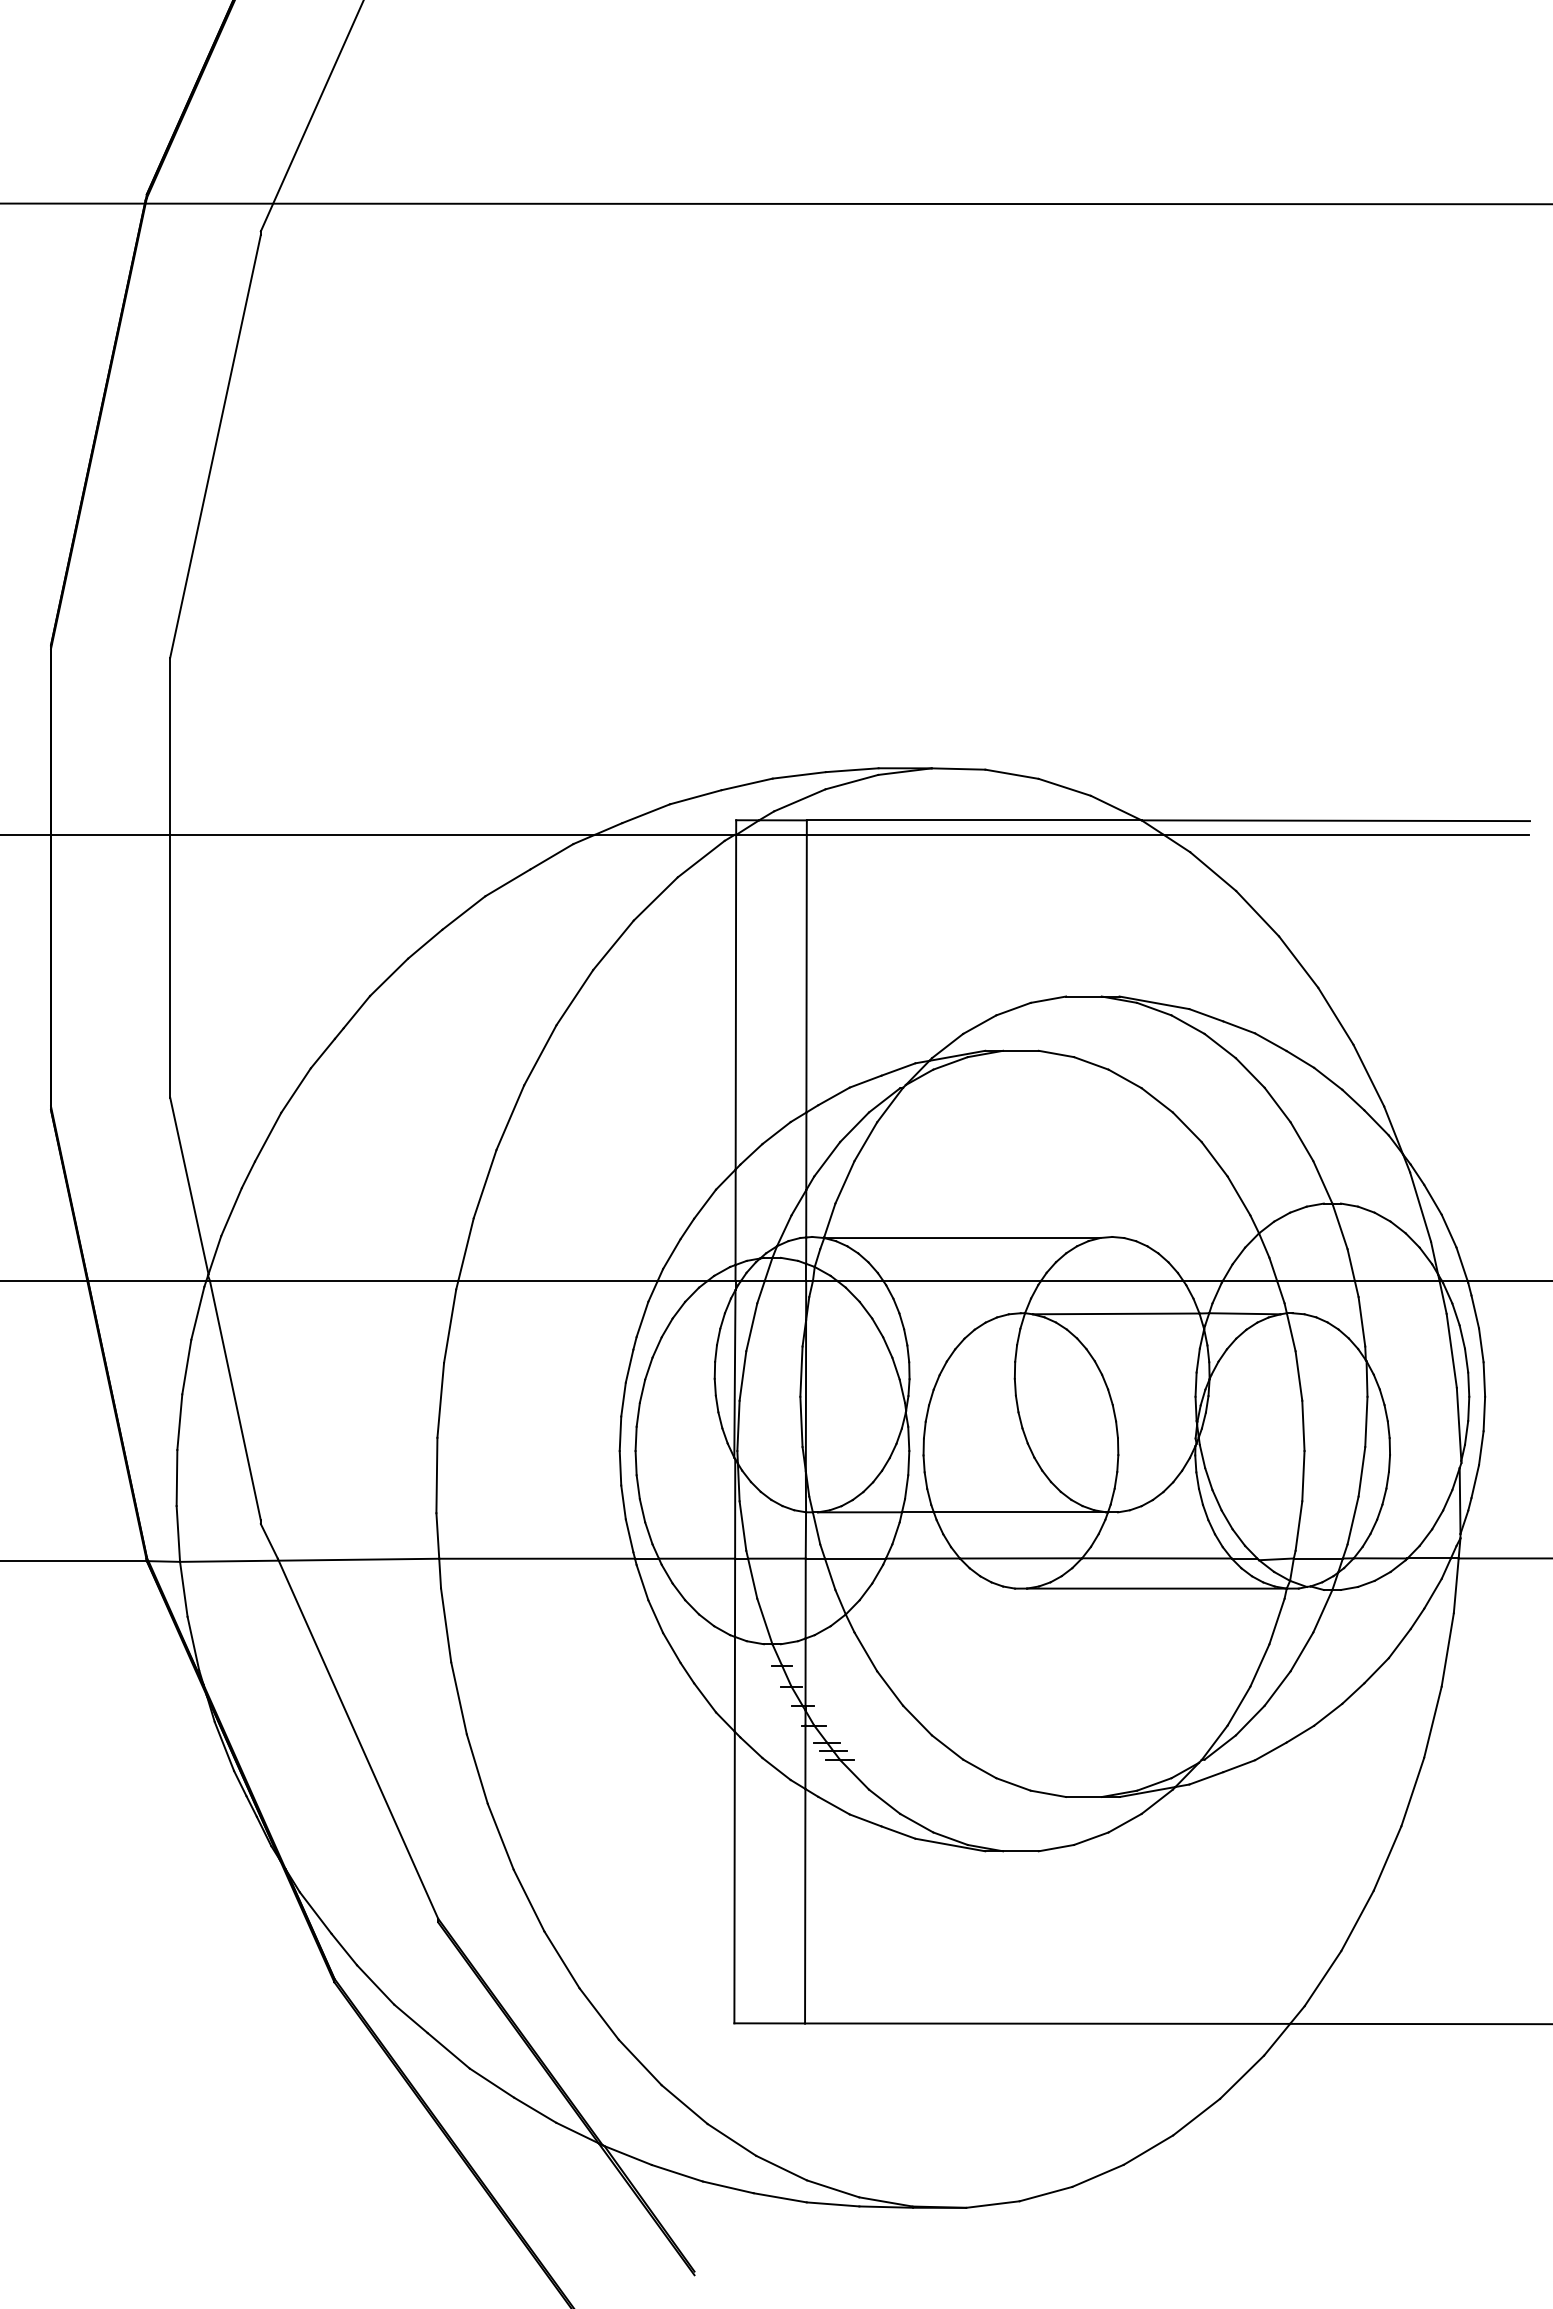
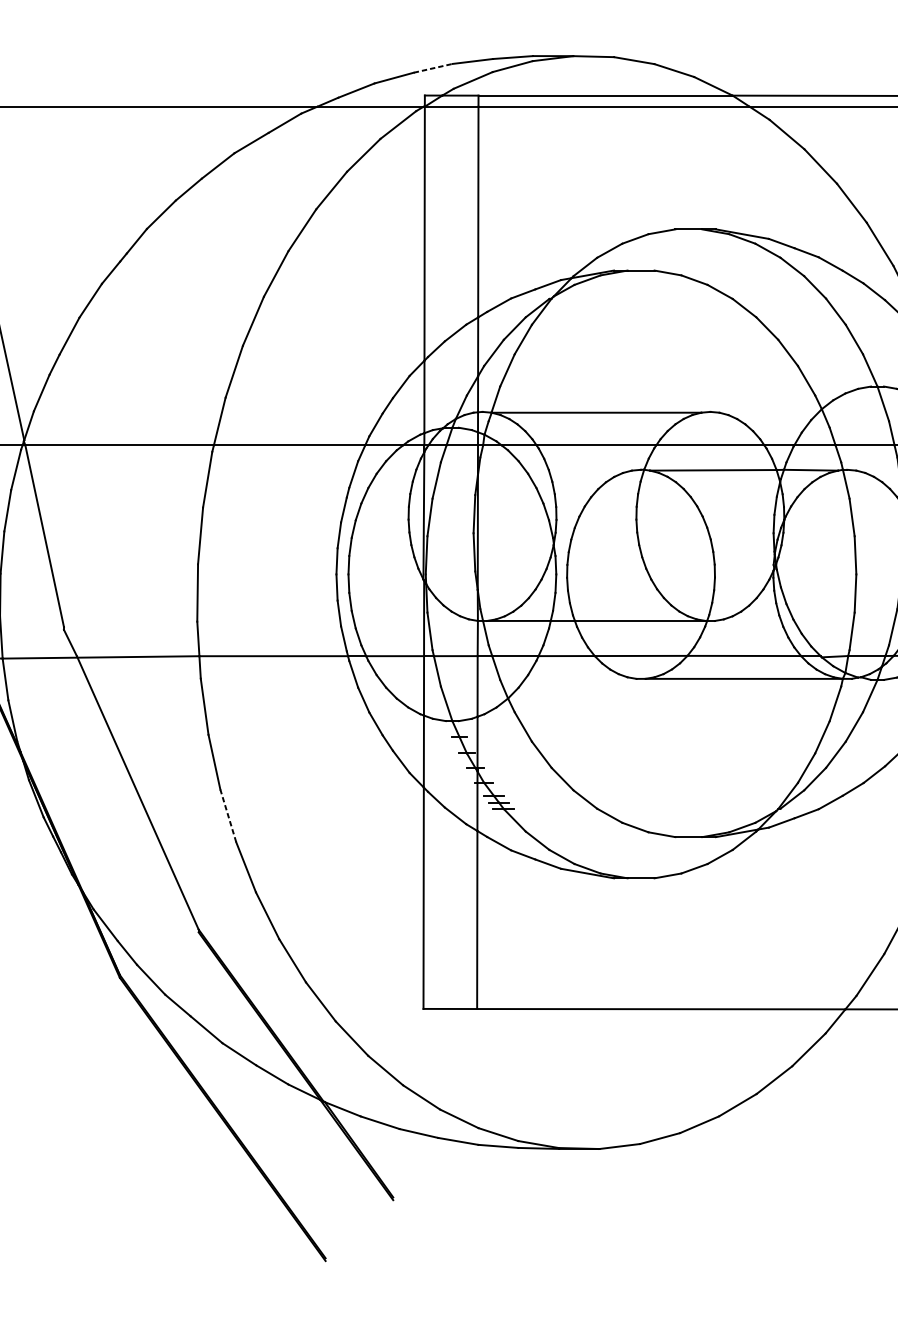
line: (747, 784) -> (433, 68), solid -> dashed
line: (477, 1768) -> (228, 815), solid -> dashed

